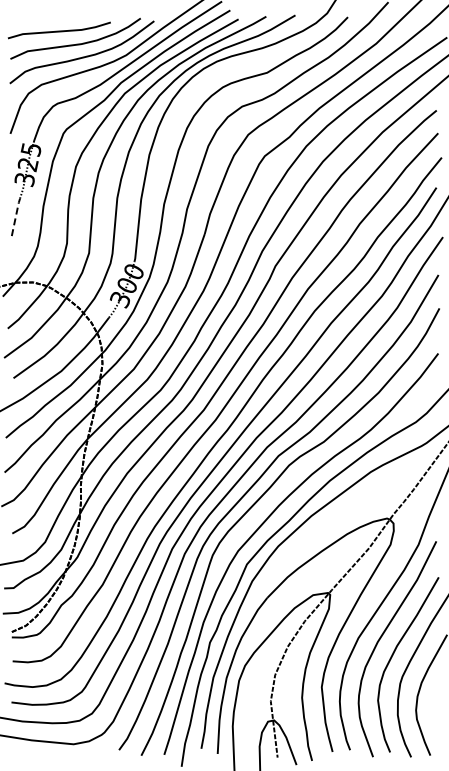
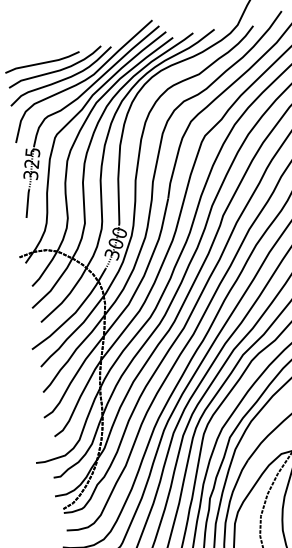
line: (16, 216) -> (28, 203), dashed -> solid

